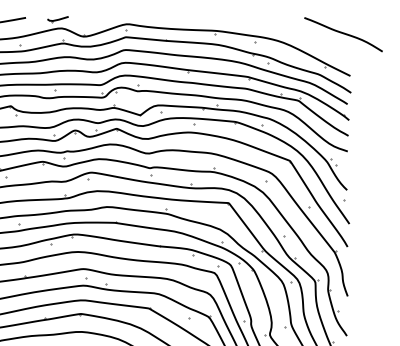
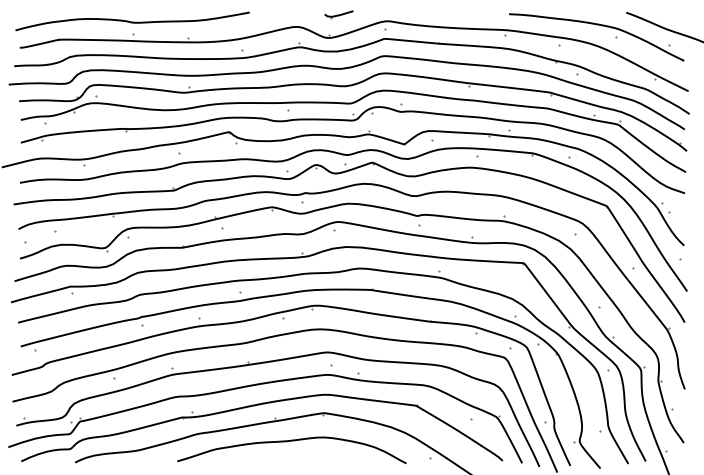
part: (57, 19) -> (338, 14), moved
part: (282, 27) -> (596, 25), added

